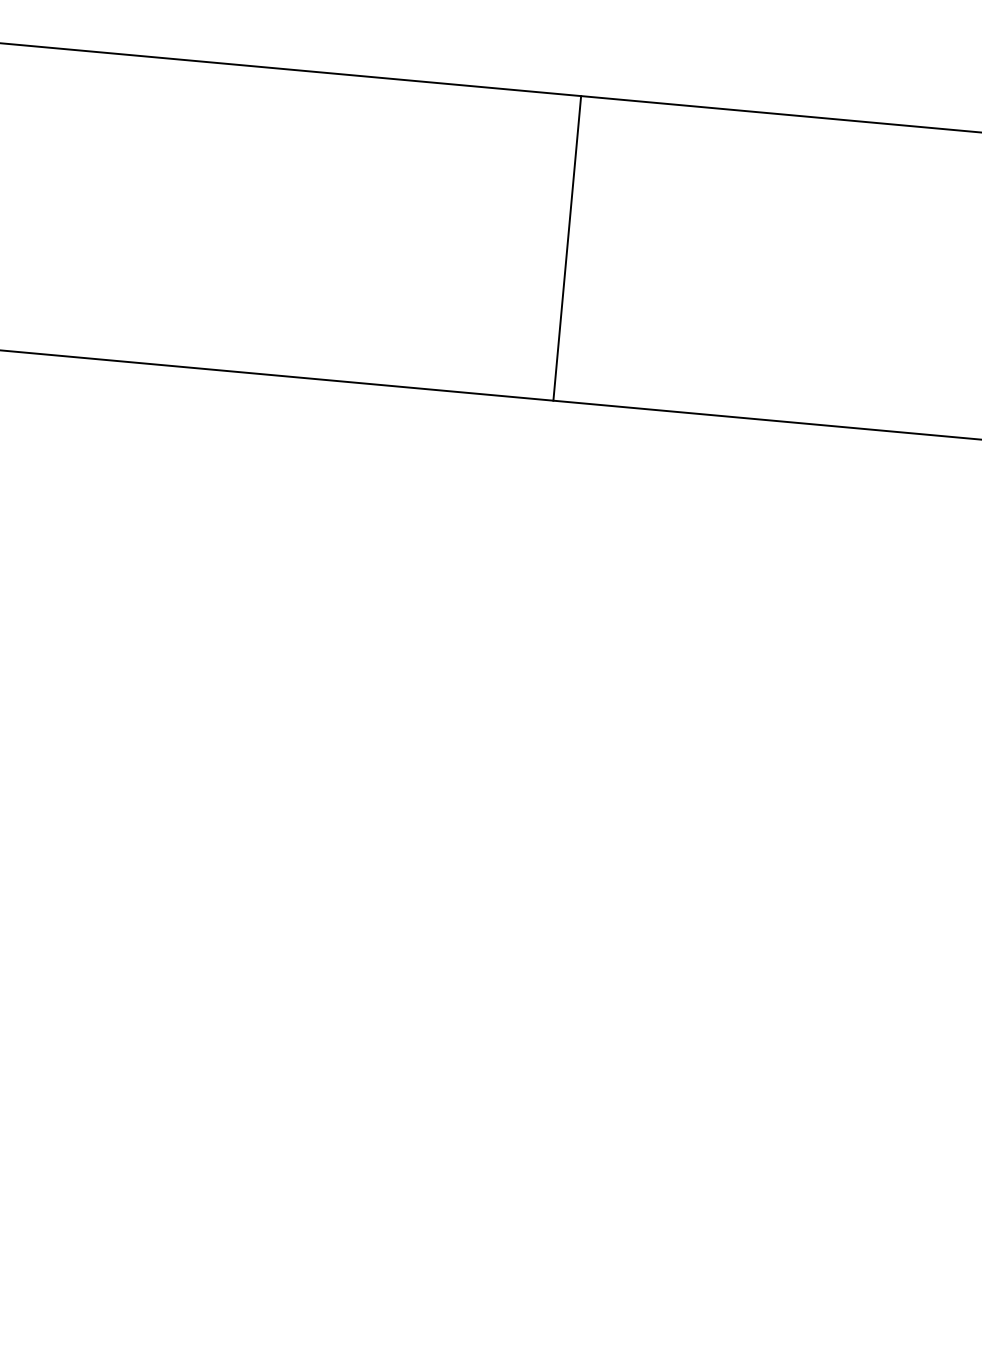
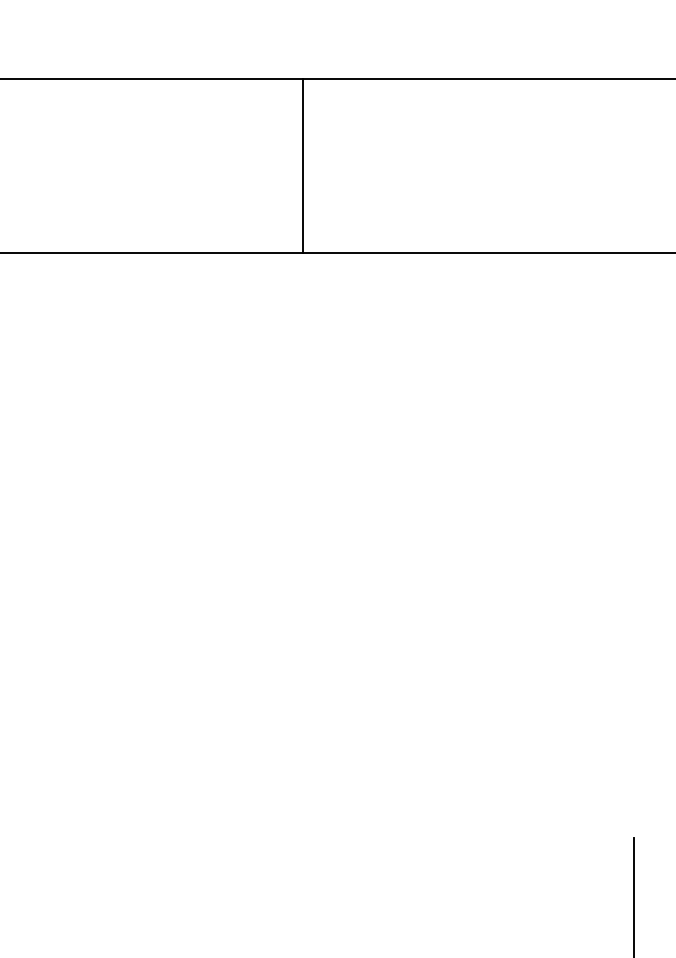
line: (566, 248) -> (302, 166), moved

